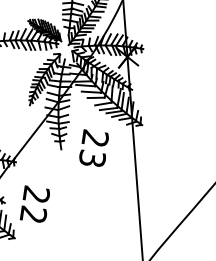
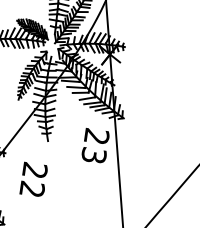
text: (93, 147) -> (95, 145), moved
text: (34, 203) -> (33, 178), moved

